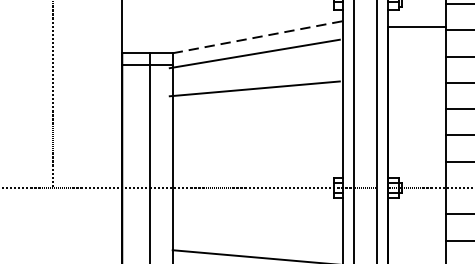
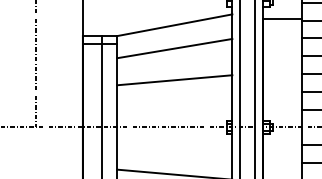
line: (257, 37) -> (174, 25), dashed -> solid
line: (254, 53) -> (174, 48), moved
line: (254, 89) -> (174, 80), moved

